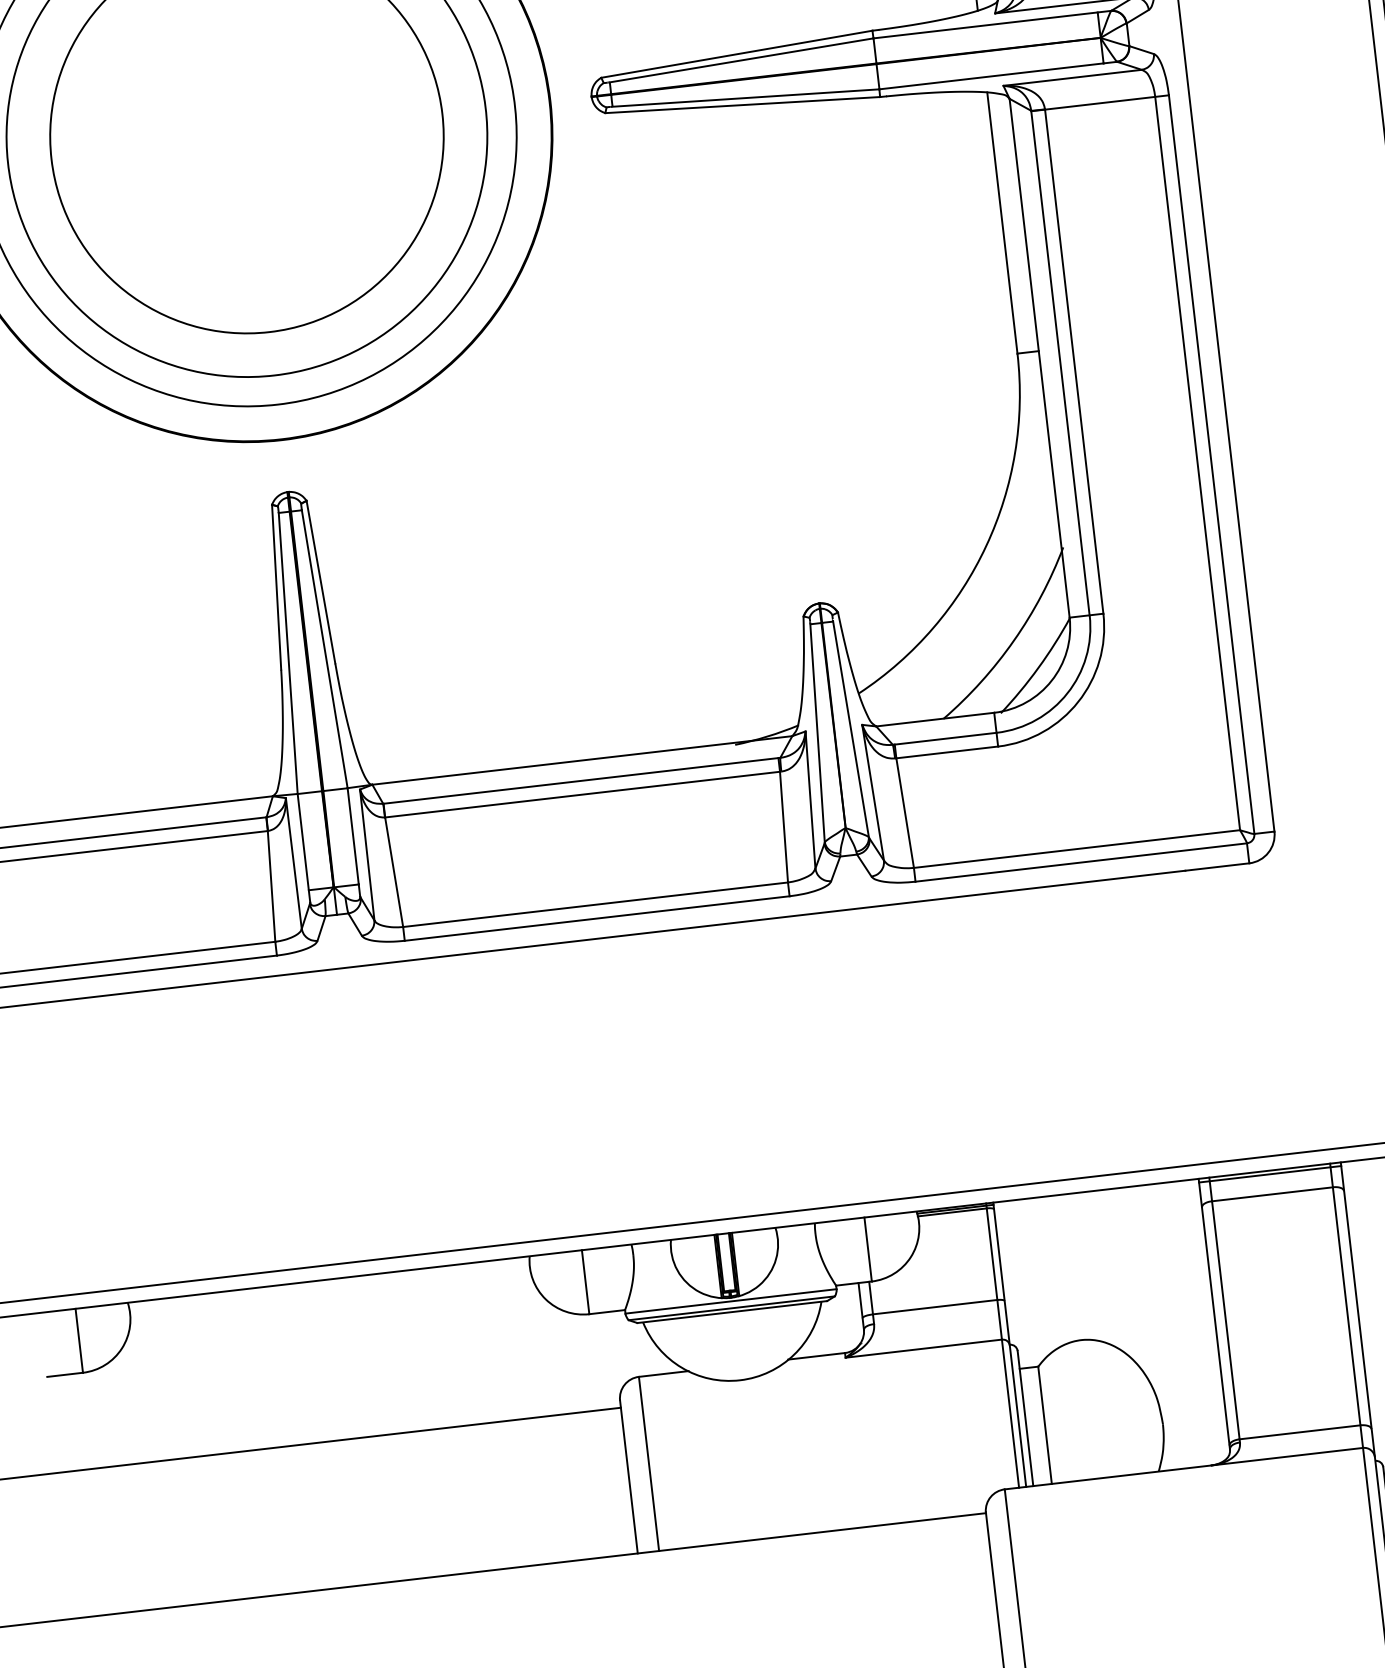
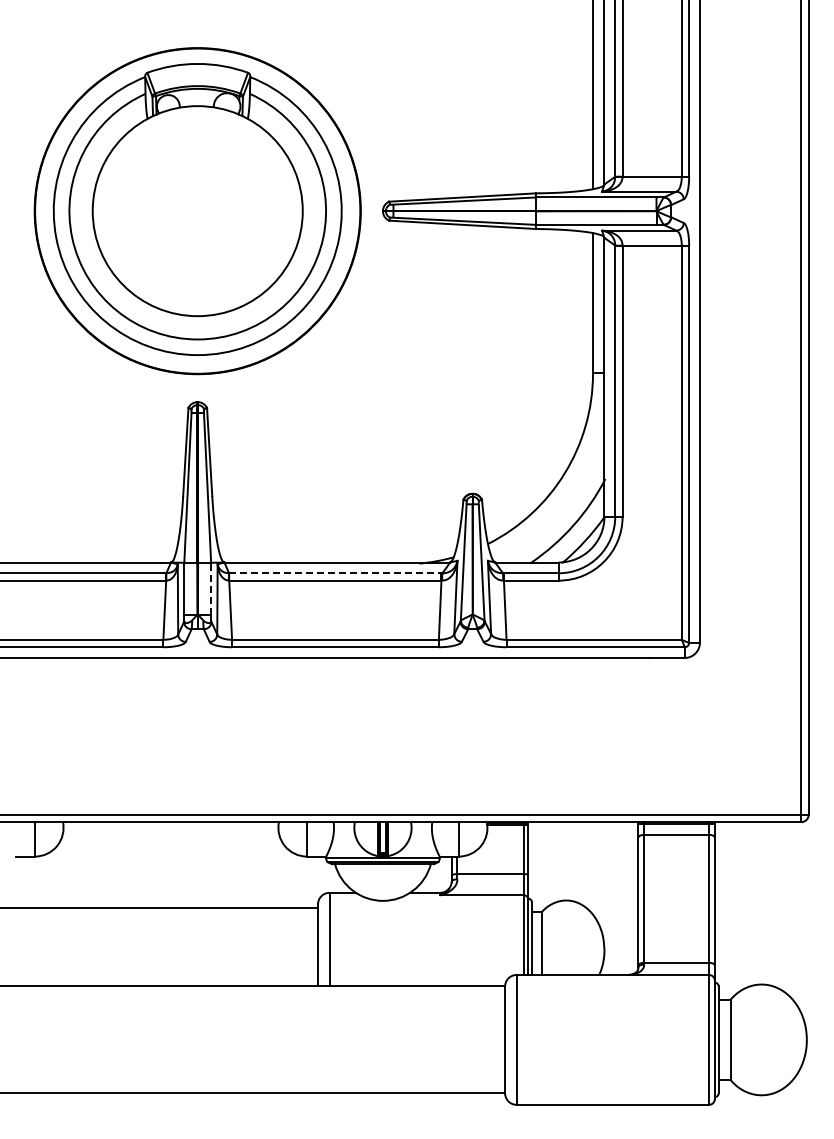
line: (581, 781) -> (335, 573), solid -> dashed
line: (353, 835) -> (211, 588), solid -> dashed

